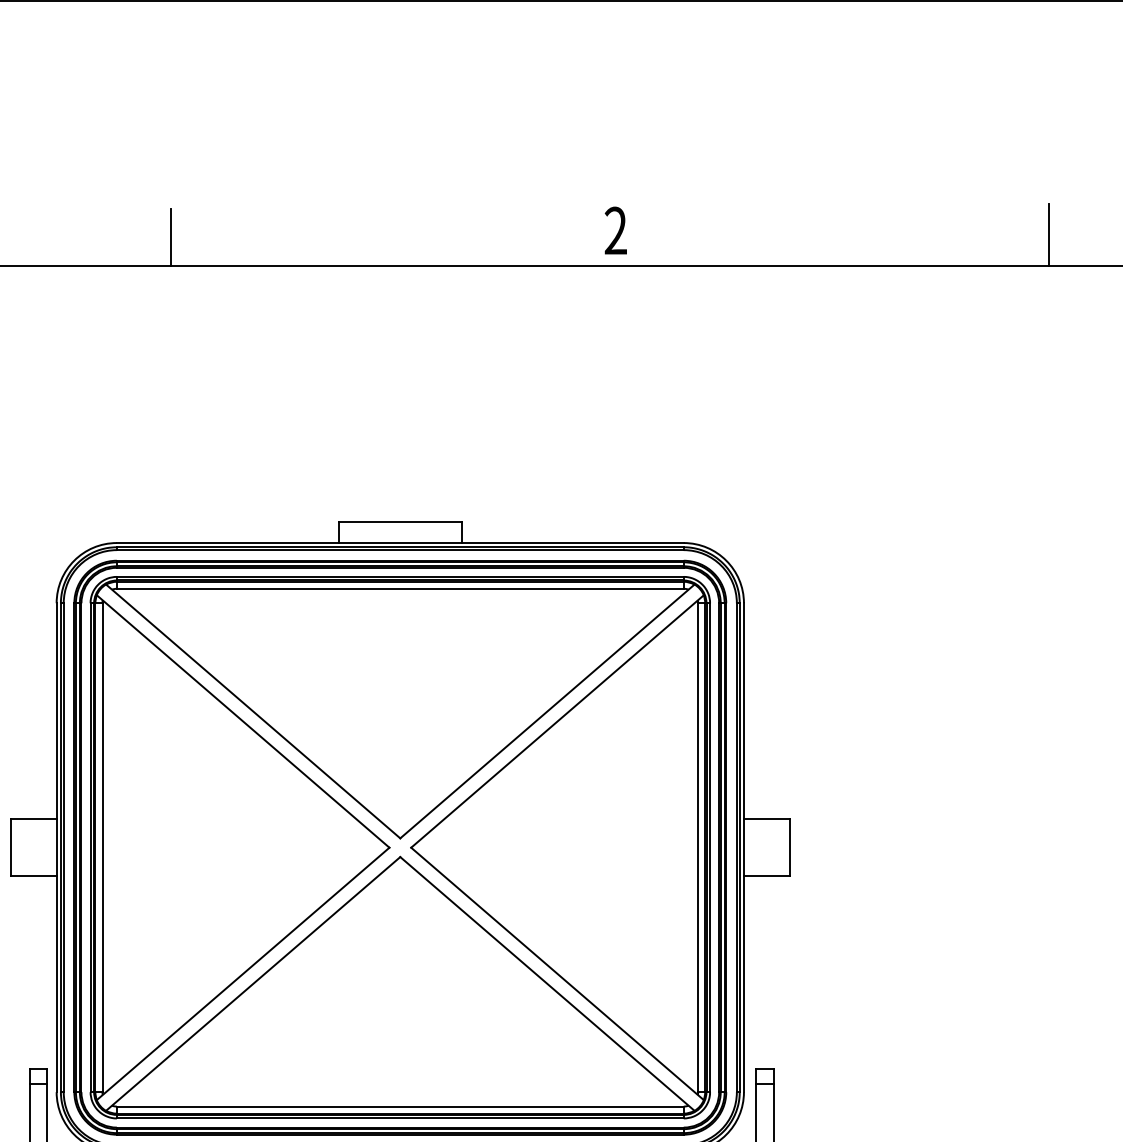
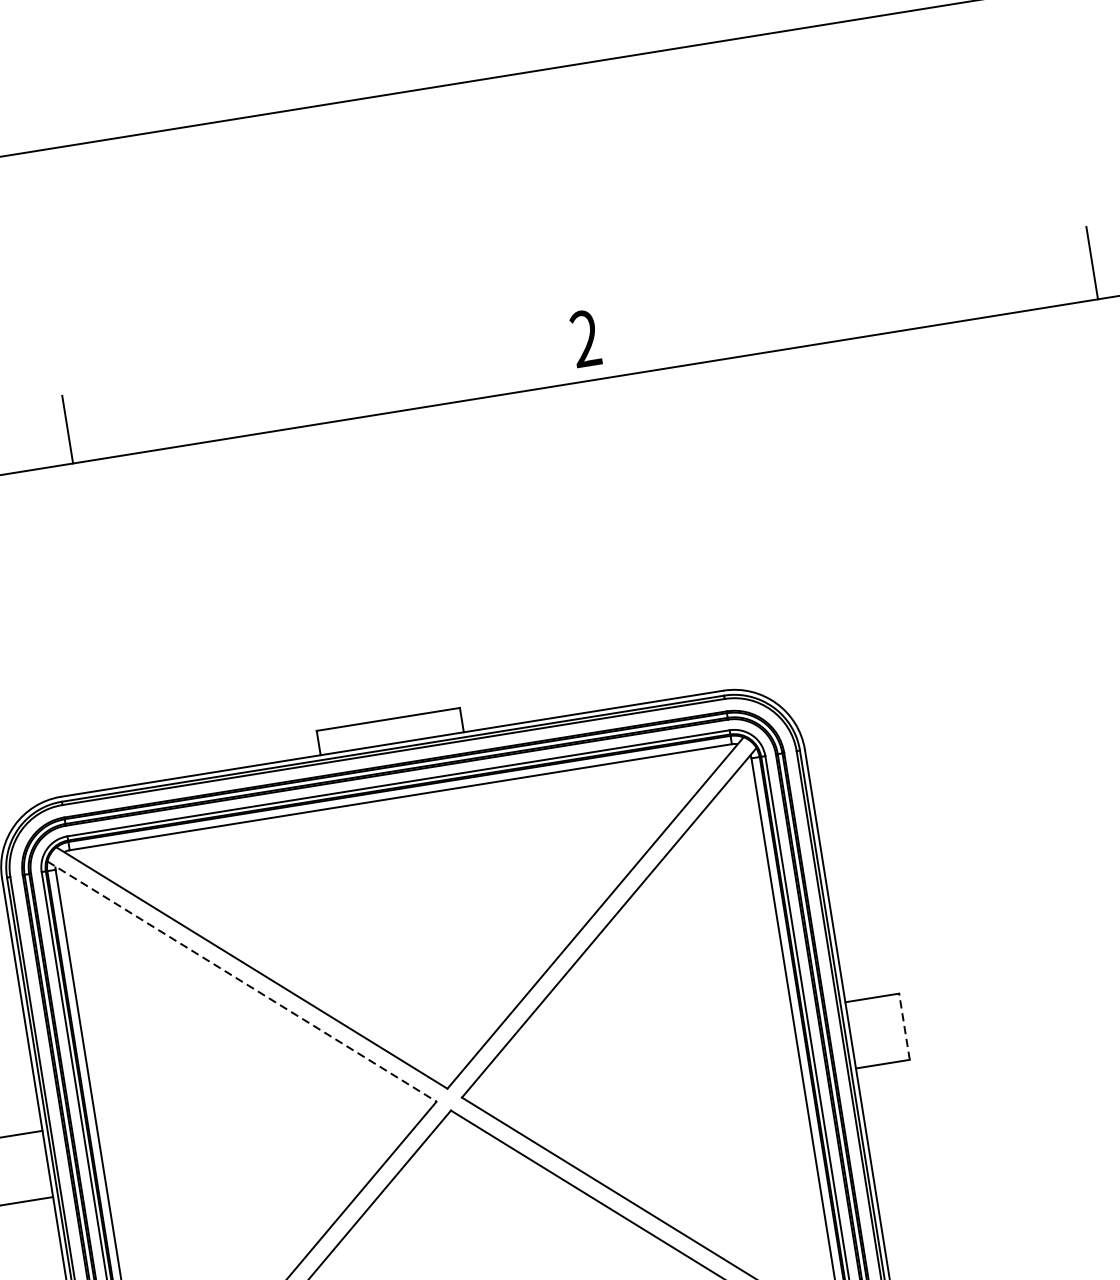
line: (243, 721) -> (242, 981), solid -> dashed
line: (790, 847) -> (904, 1026), solid -> dashed

